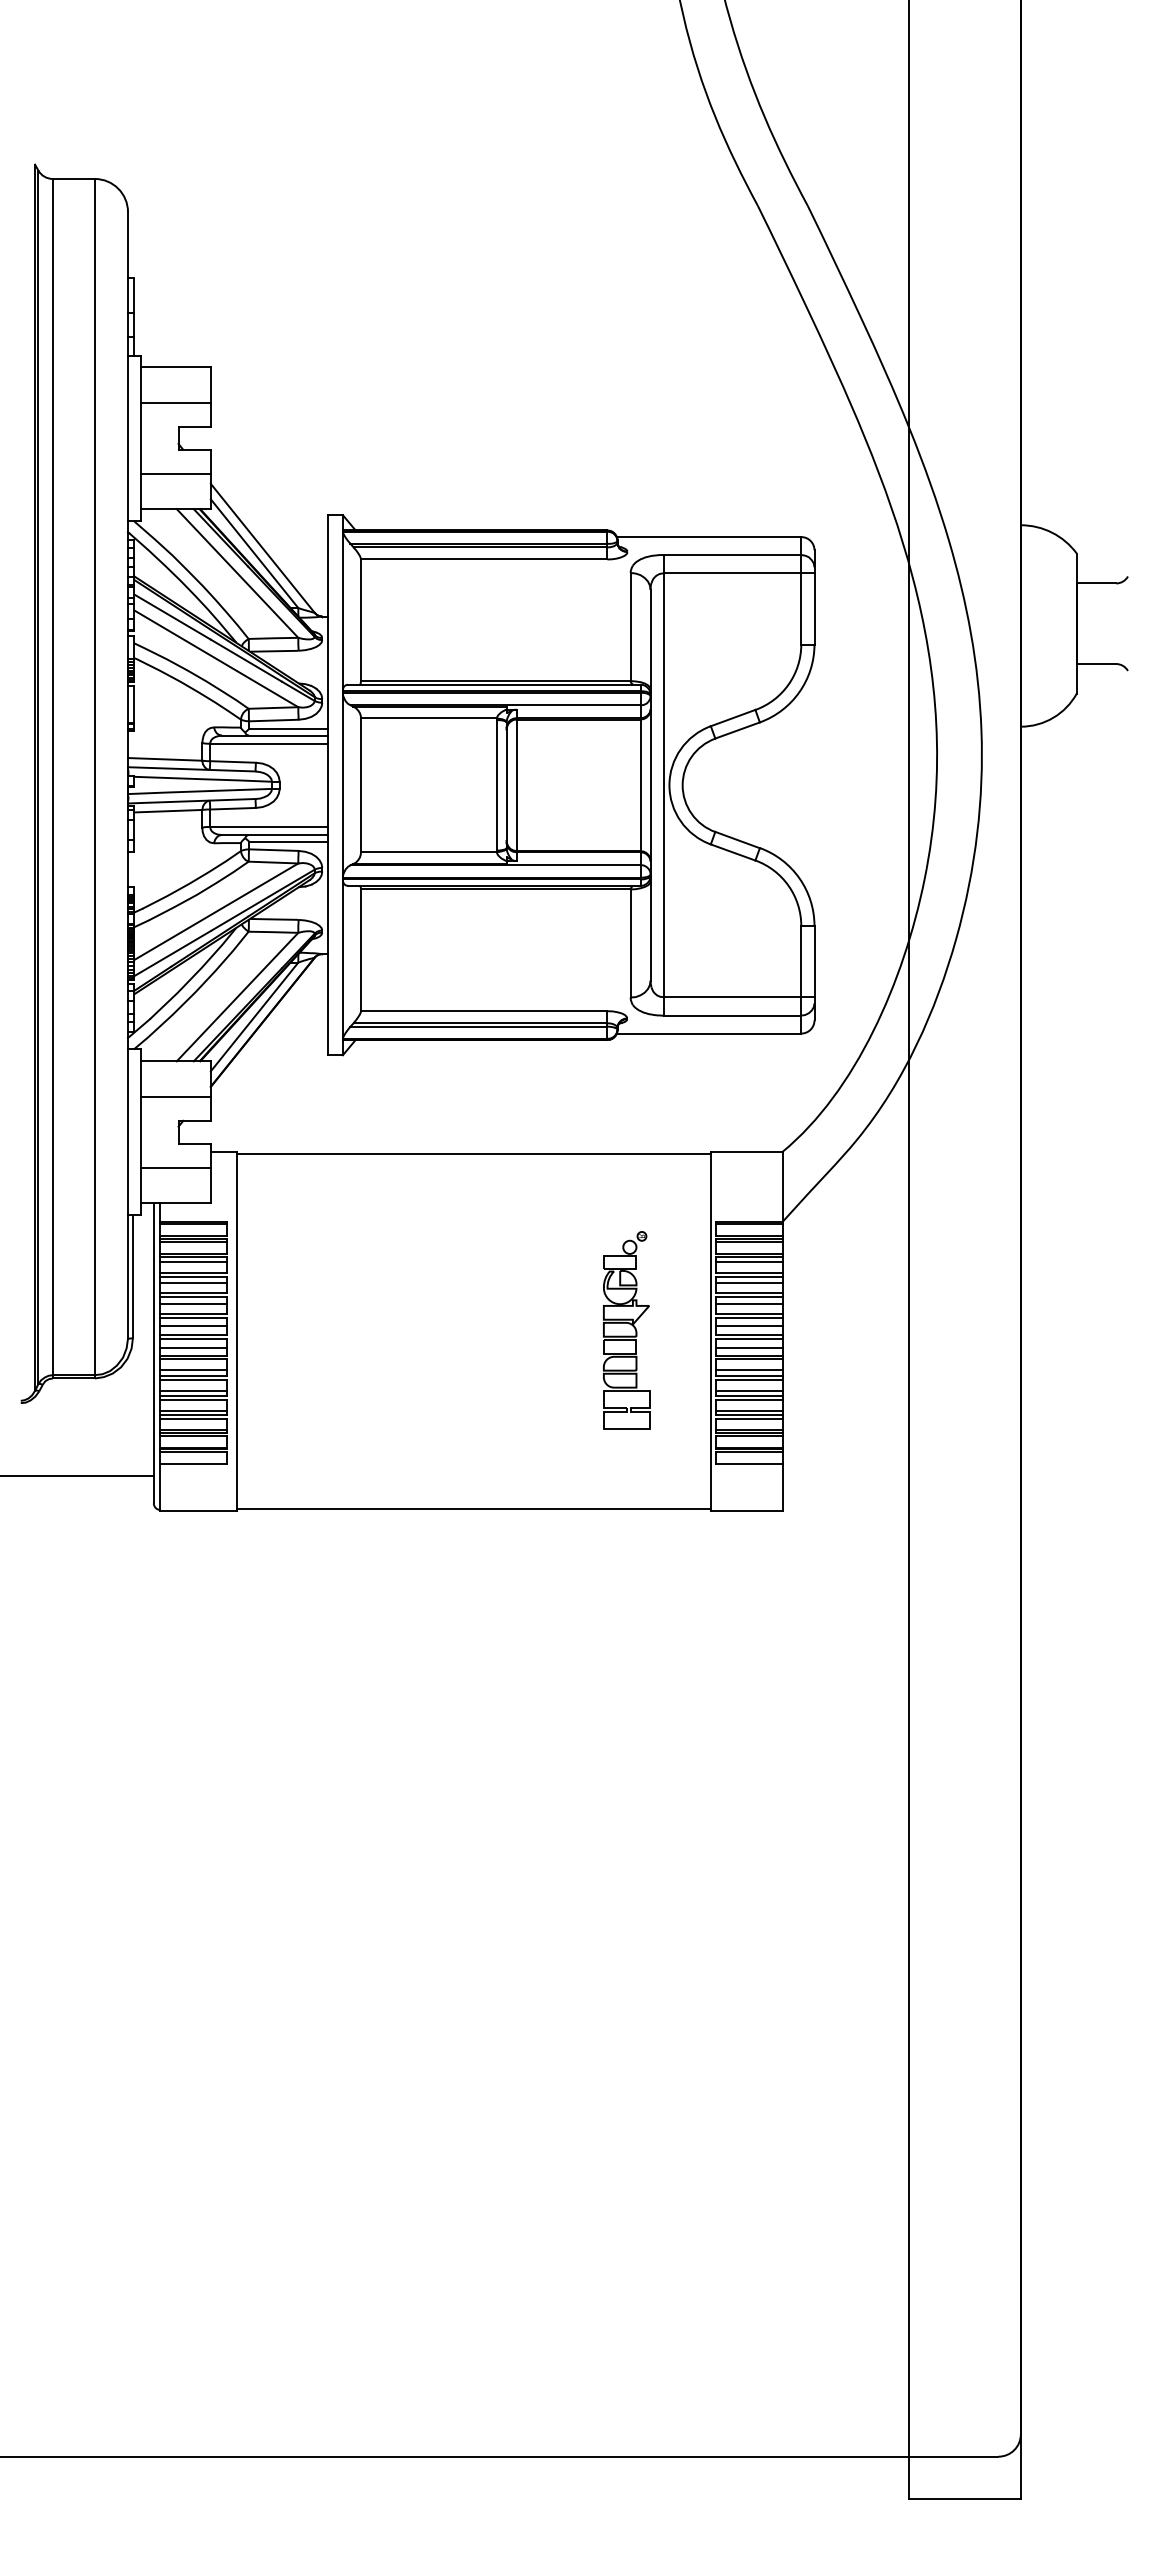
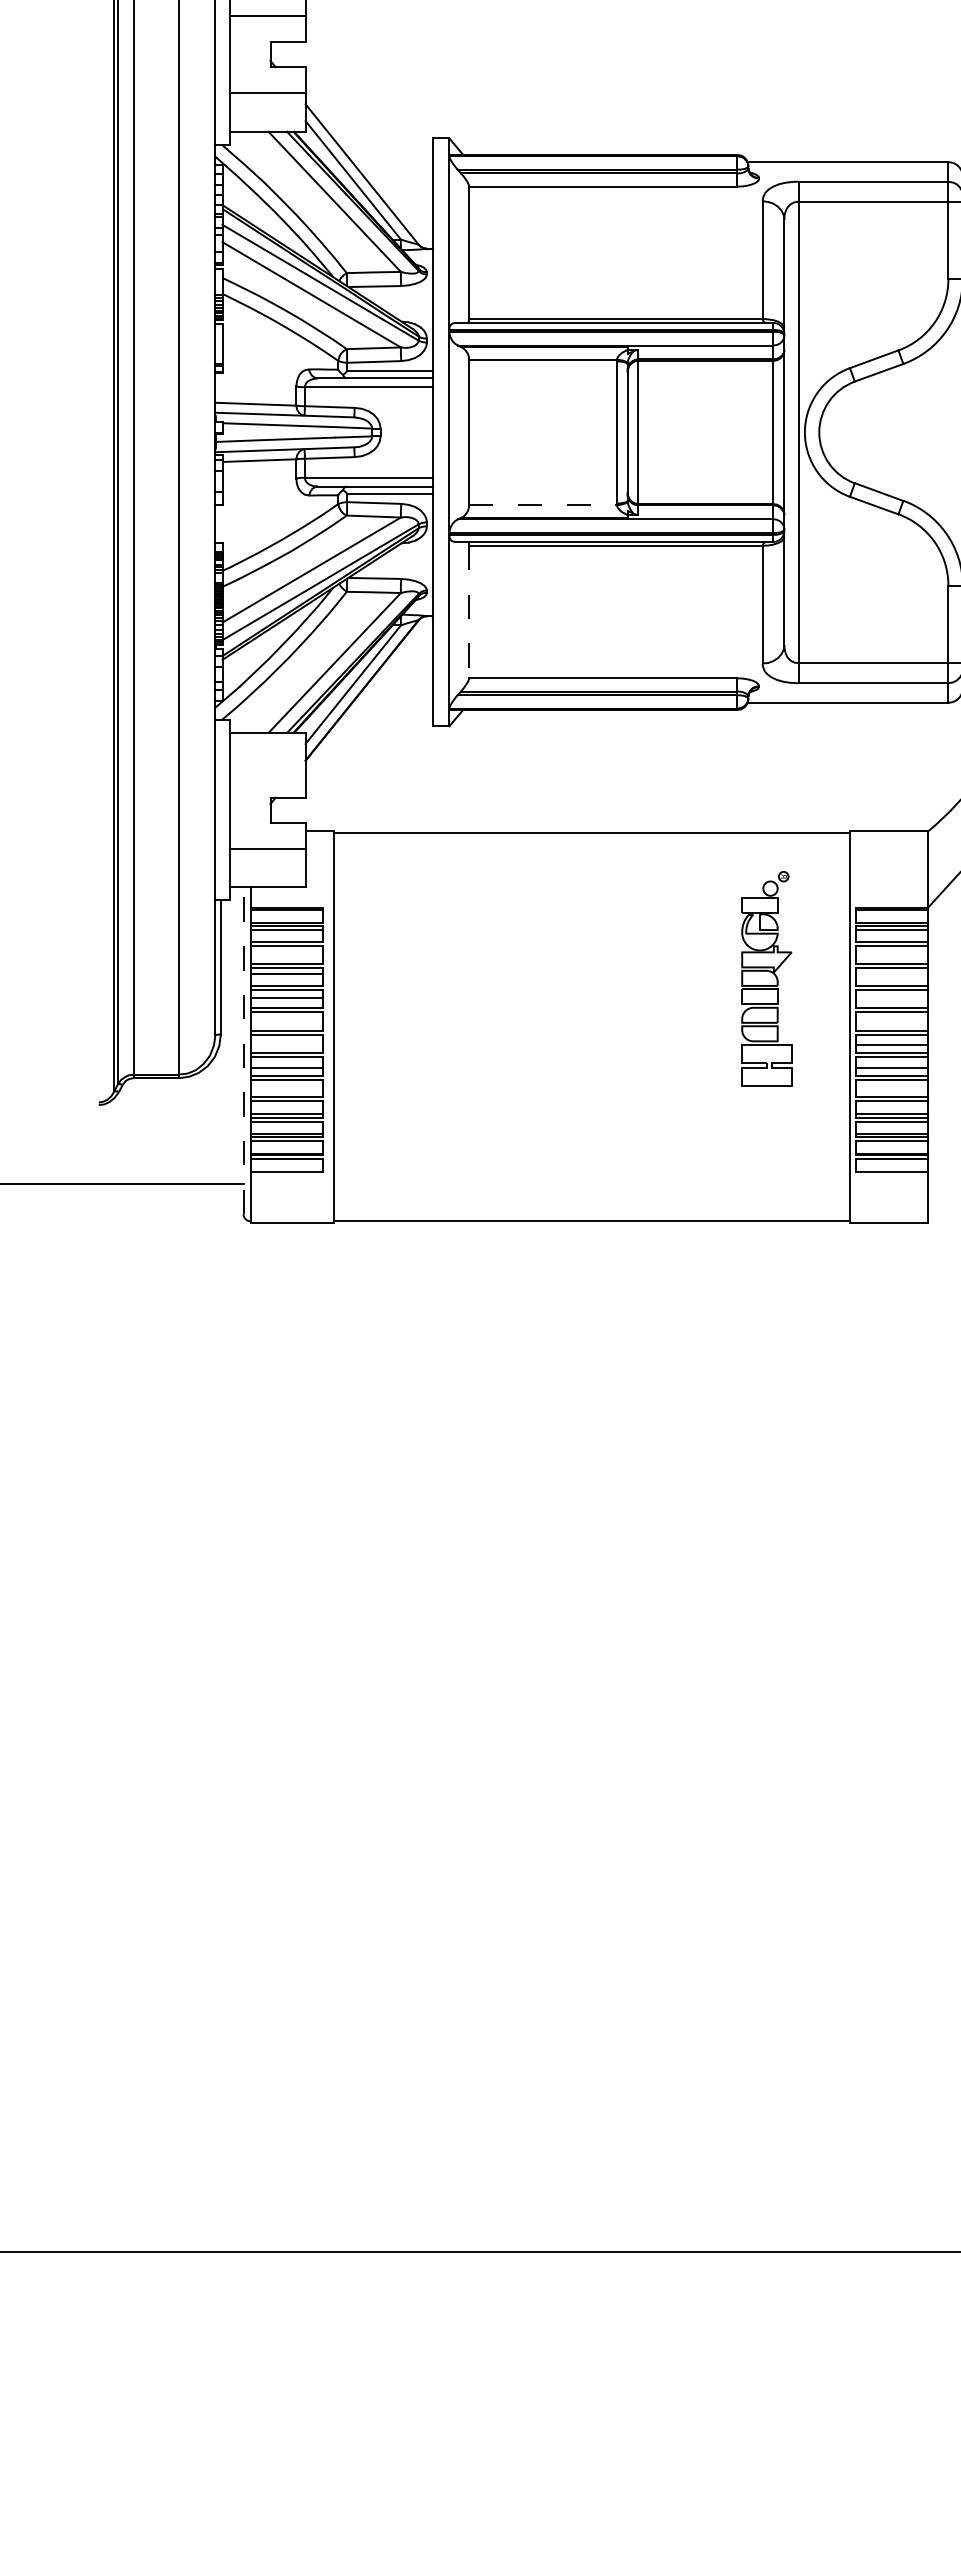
line: (428, 852) -> (542, 505), solid -> dashed
line: (361, 950) -> (469, 612), solid -> dashed
line: (175, 1096) -> (267, 771), removed
line: (193, 1262) -> (286, 951), removed
line: (749, 1262) -> (892, 951), removed
line: (749, 1282) -> (892, 973), removed
line: (749, 1304) -> (892, 997), removed
line: (193, 1326) -> (286, 1021), removed
line: (749, 1326) -> (892, 1021), removed
part: (626, 1330) -> (766, 979), moved
line: (193, 1348) -> (286, 1045), removed
line: (153, 1352) -> (243, 1049), solid -> dashed
line: (193, 1390) -> (286, 1091), removed
line: (749, 1390) -> (892, 1091), removed

